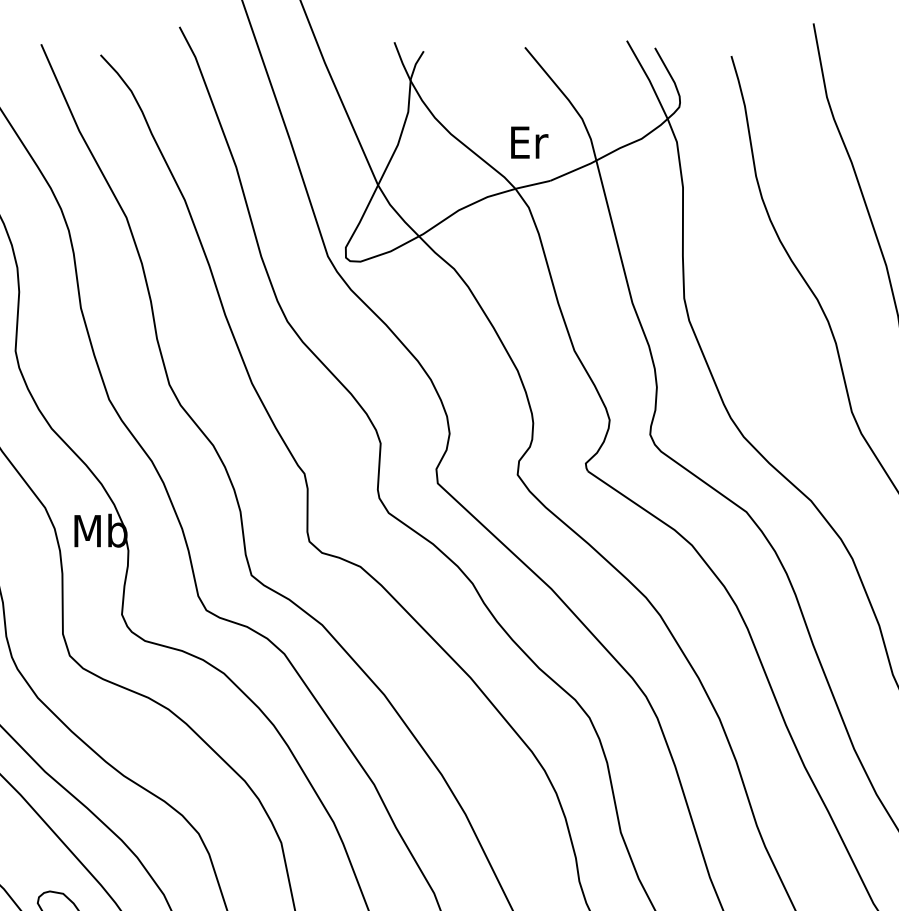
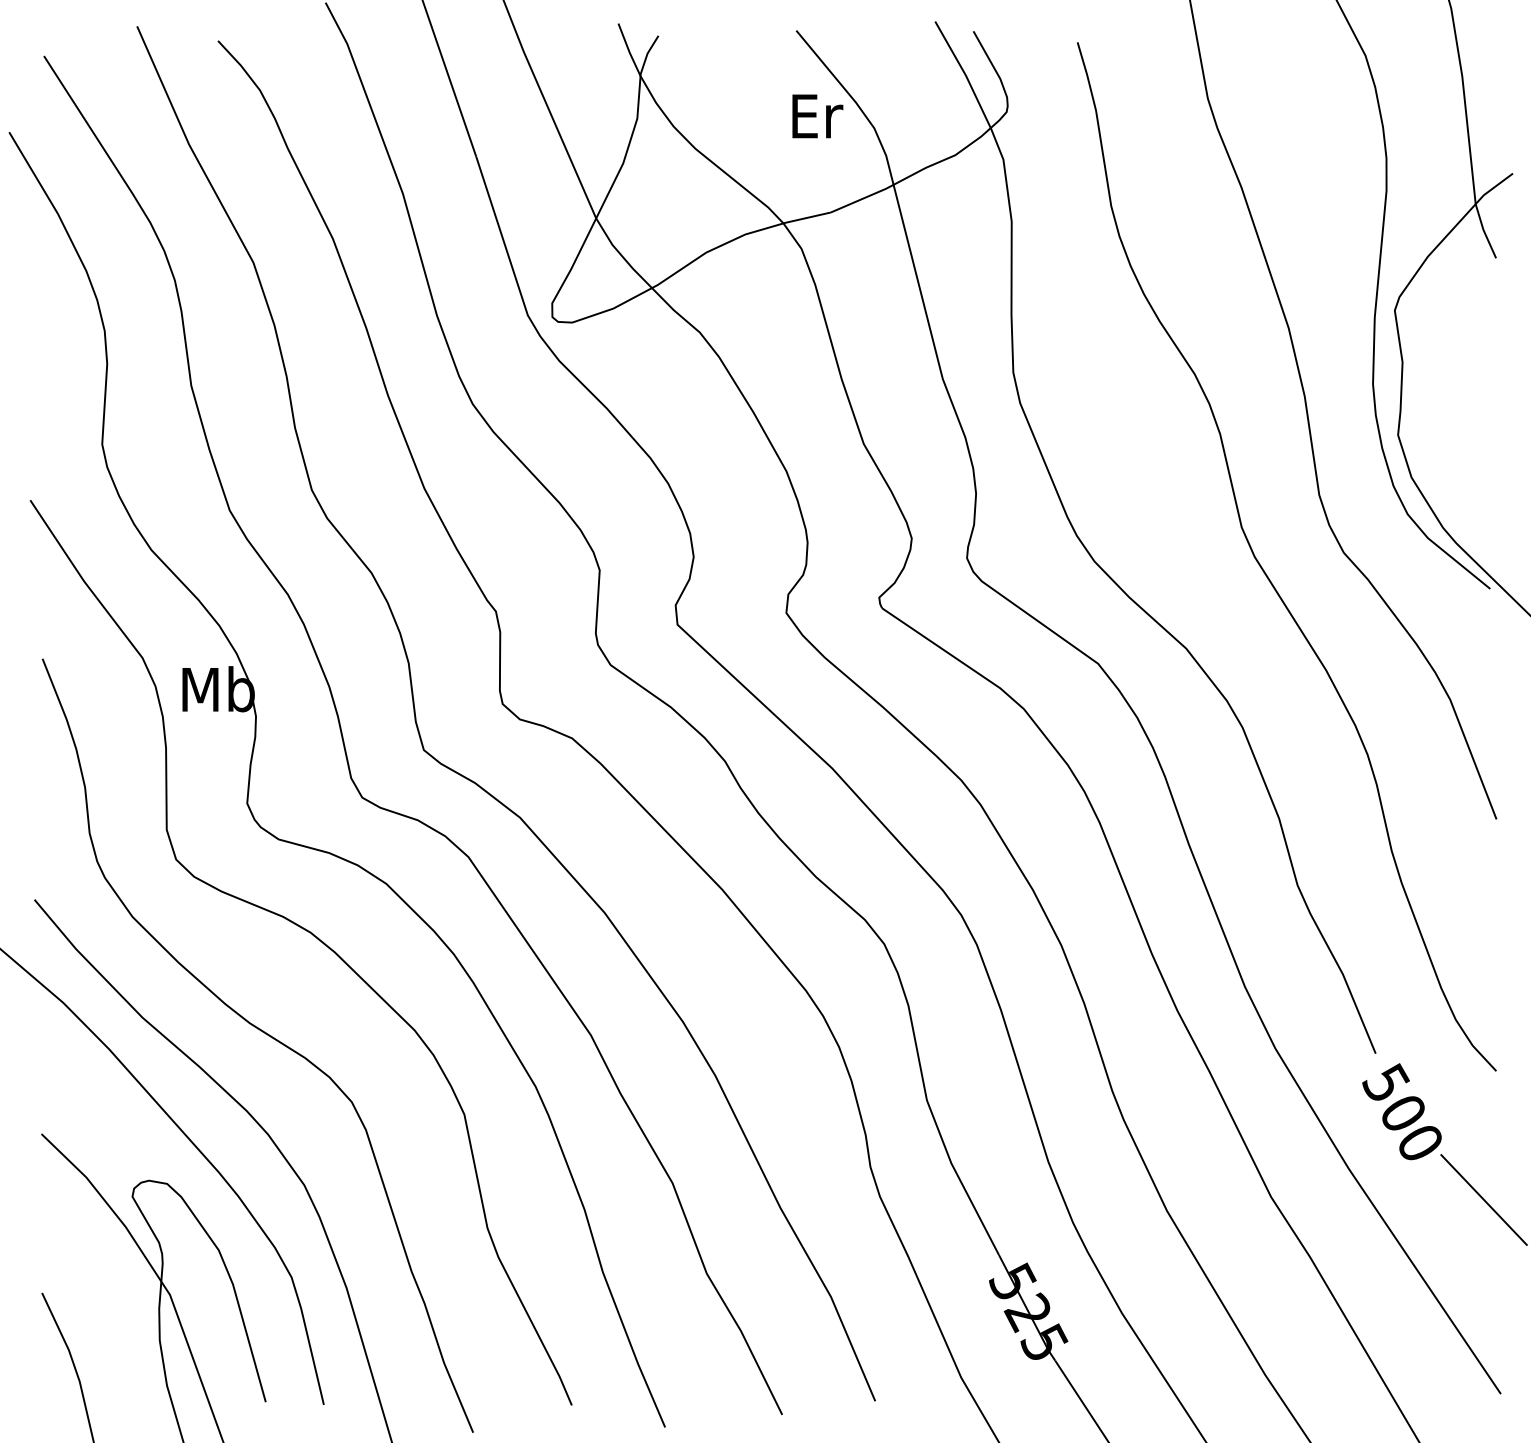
text: (529, 142) -> (817, 116), moved

